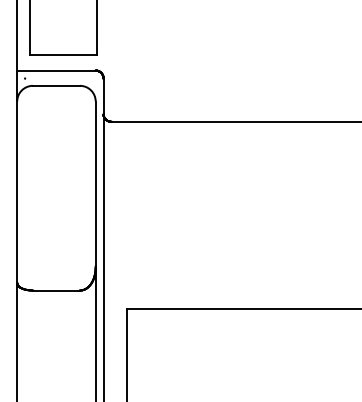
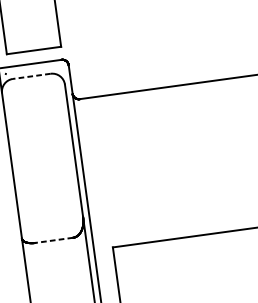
line: (56, 85) -> (31, 76), solid -> dashed
line: (56, 290) -> (54, 240), solid -> dashed

